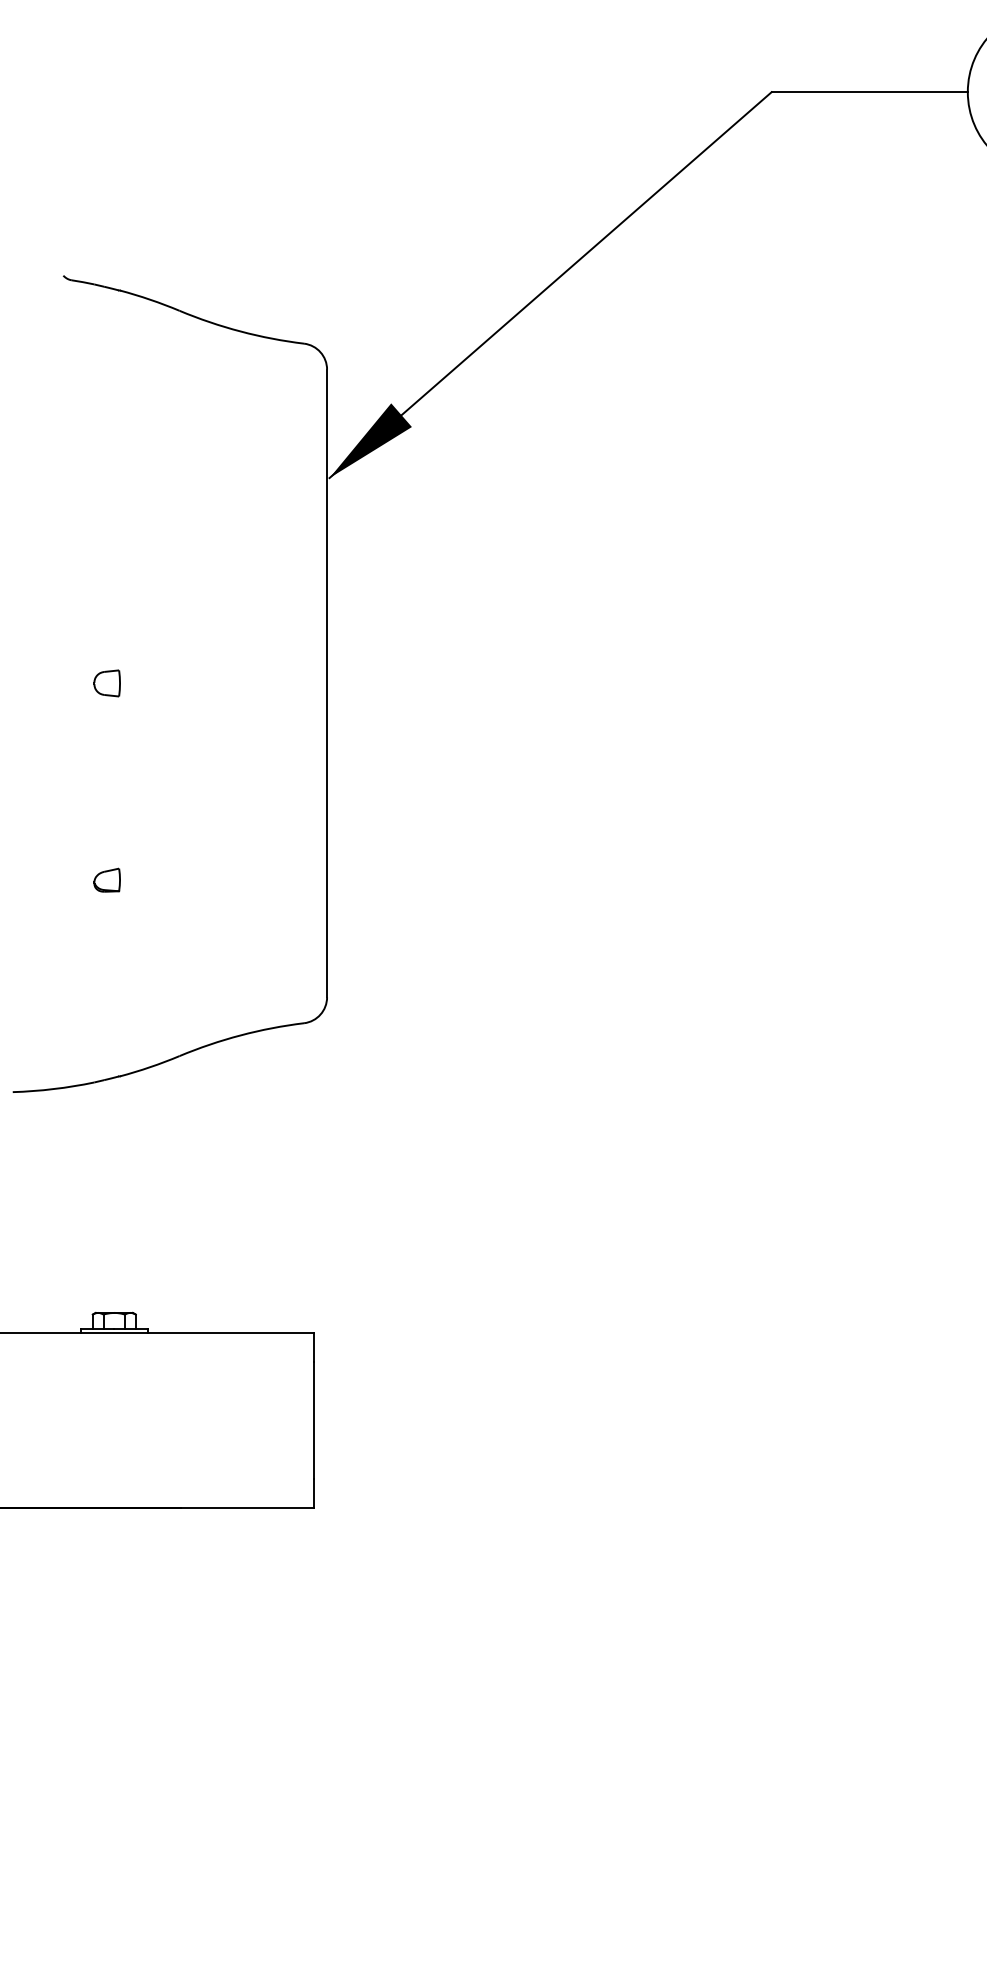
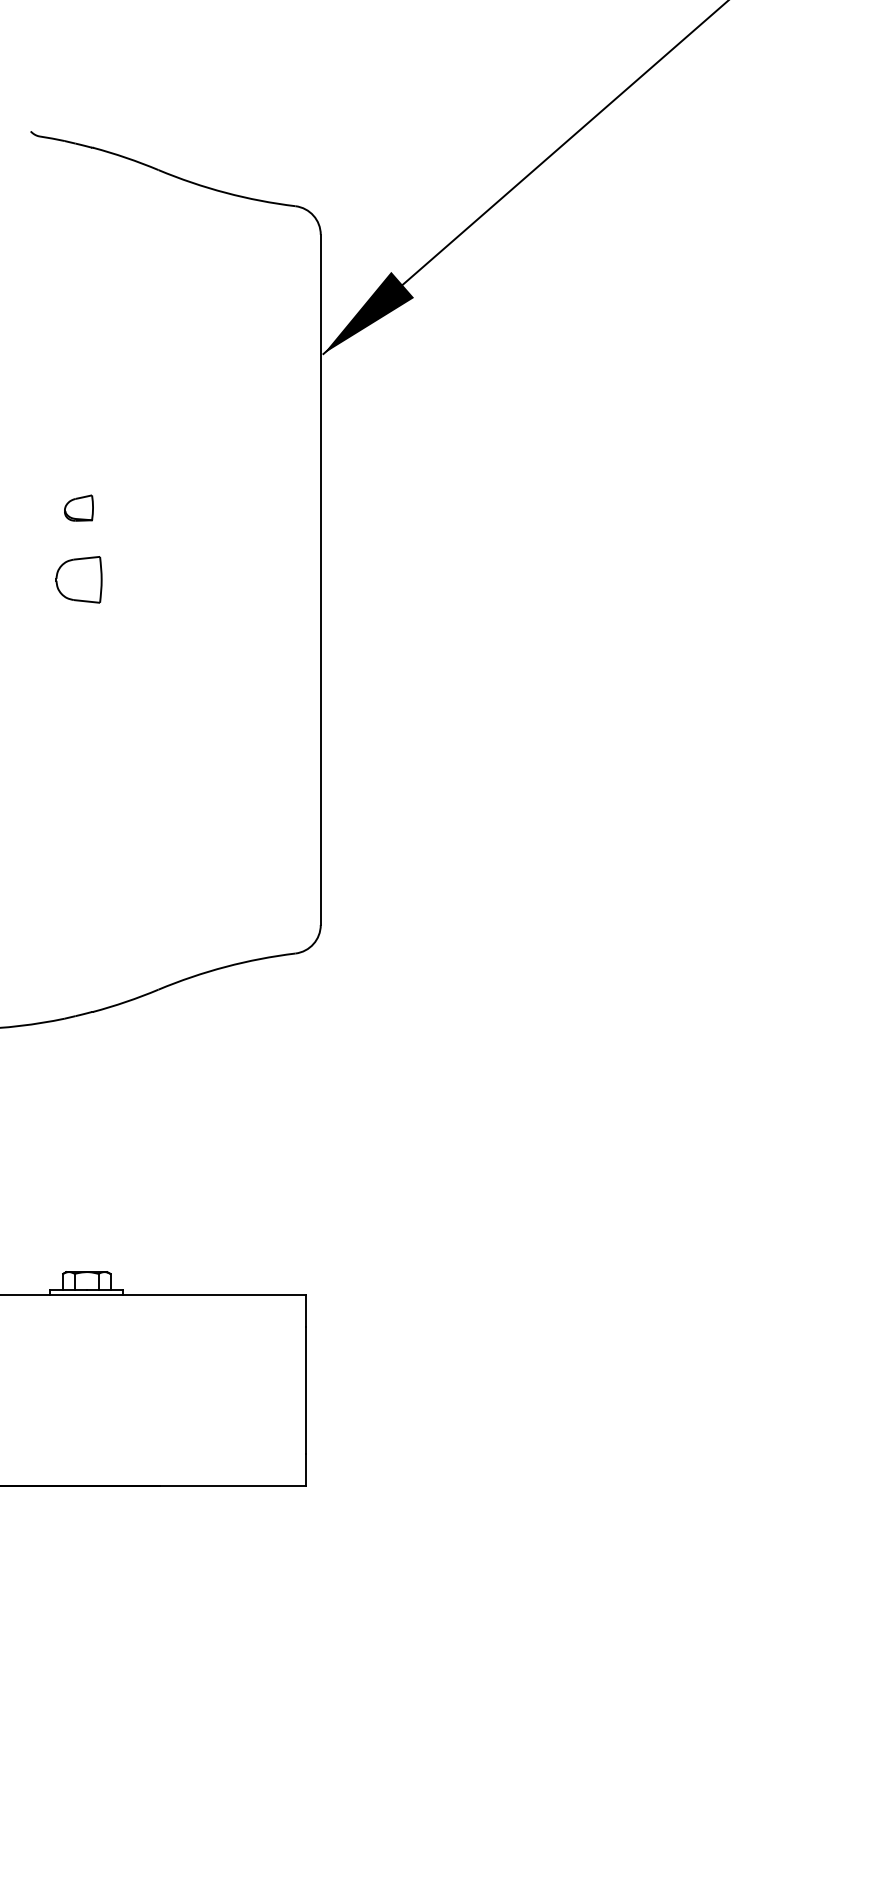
part: (106, 683) -> (78, 579), size x1.6
part: (106, 879) -> (78, 507), moved

